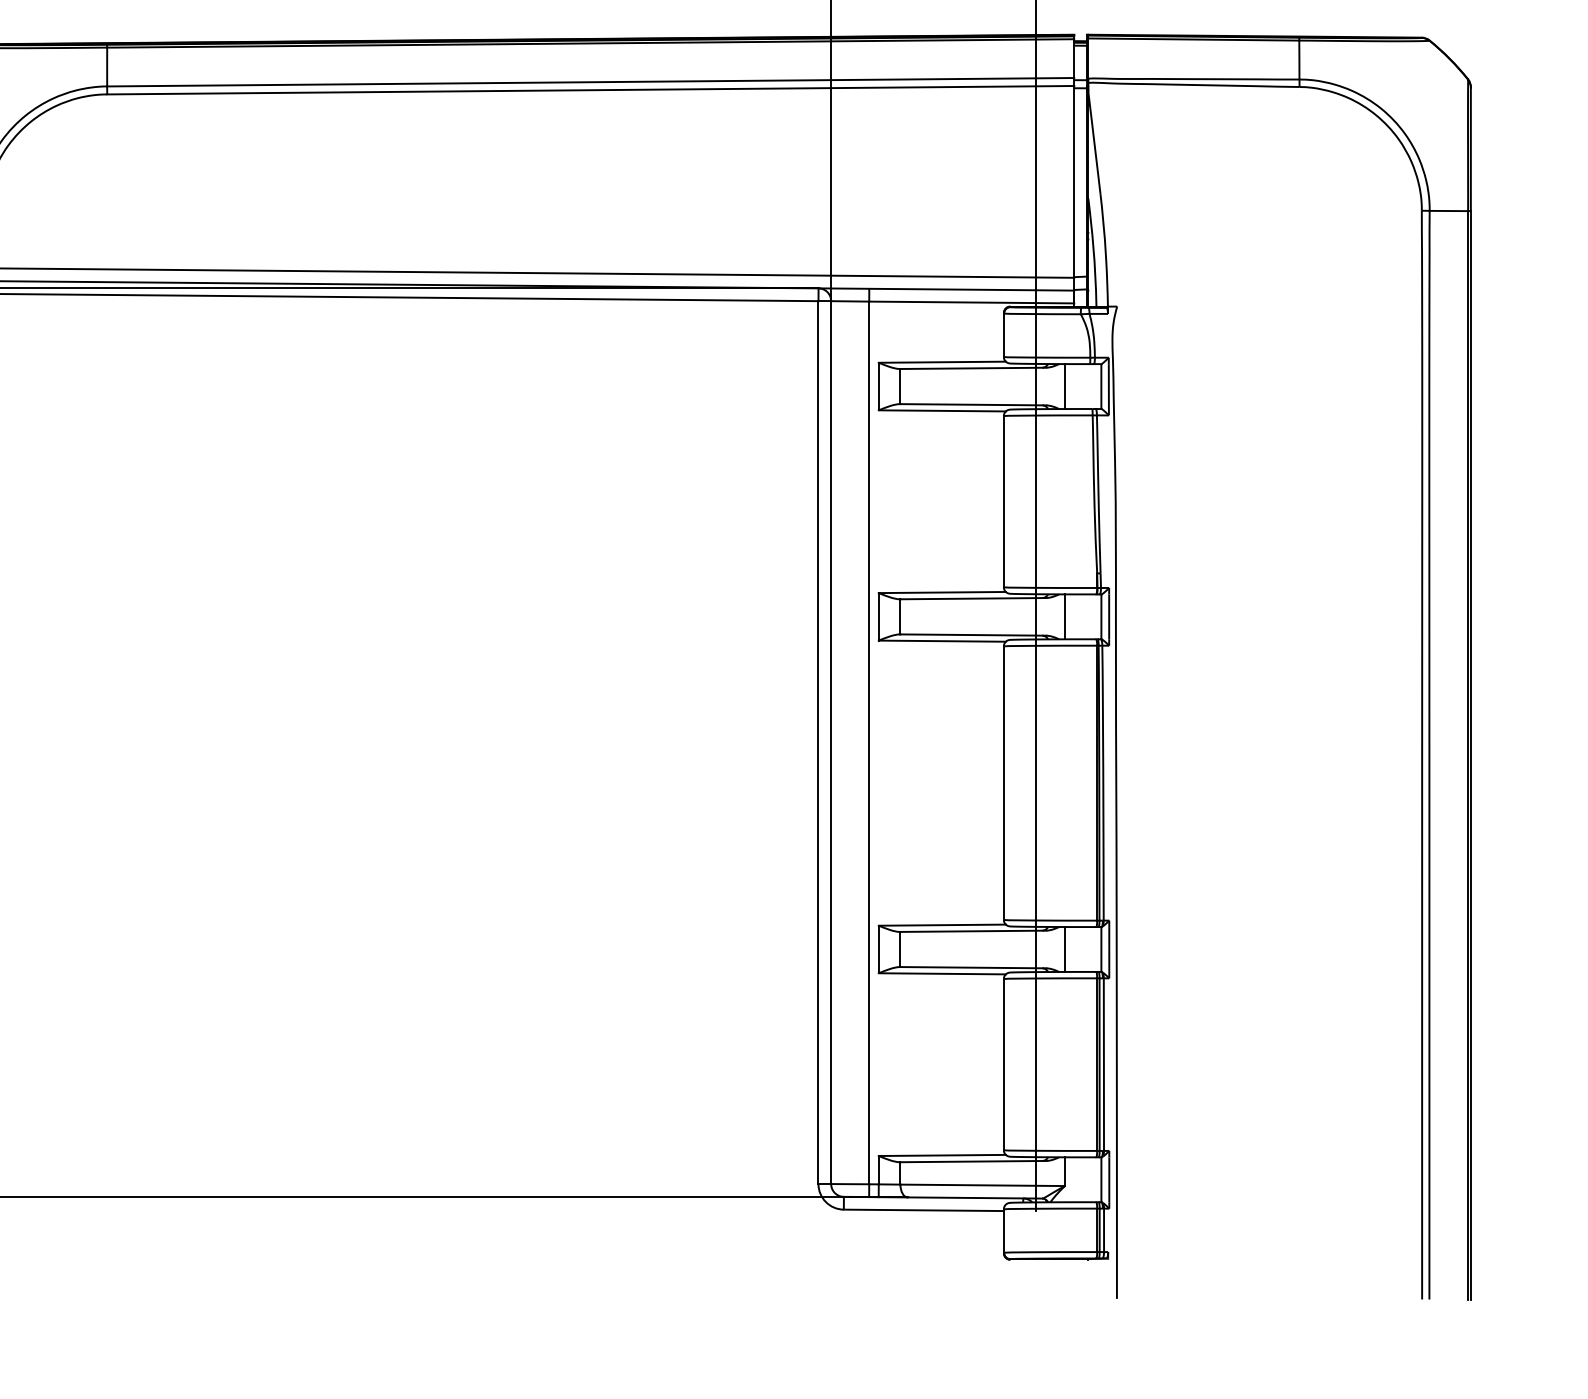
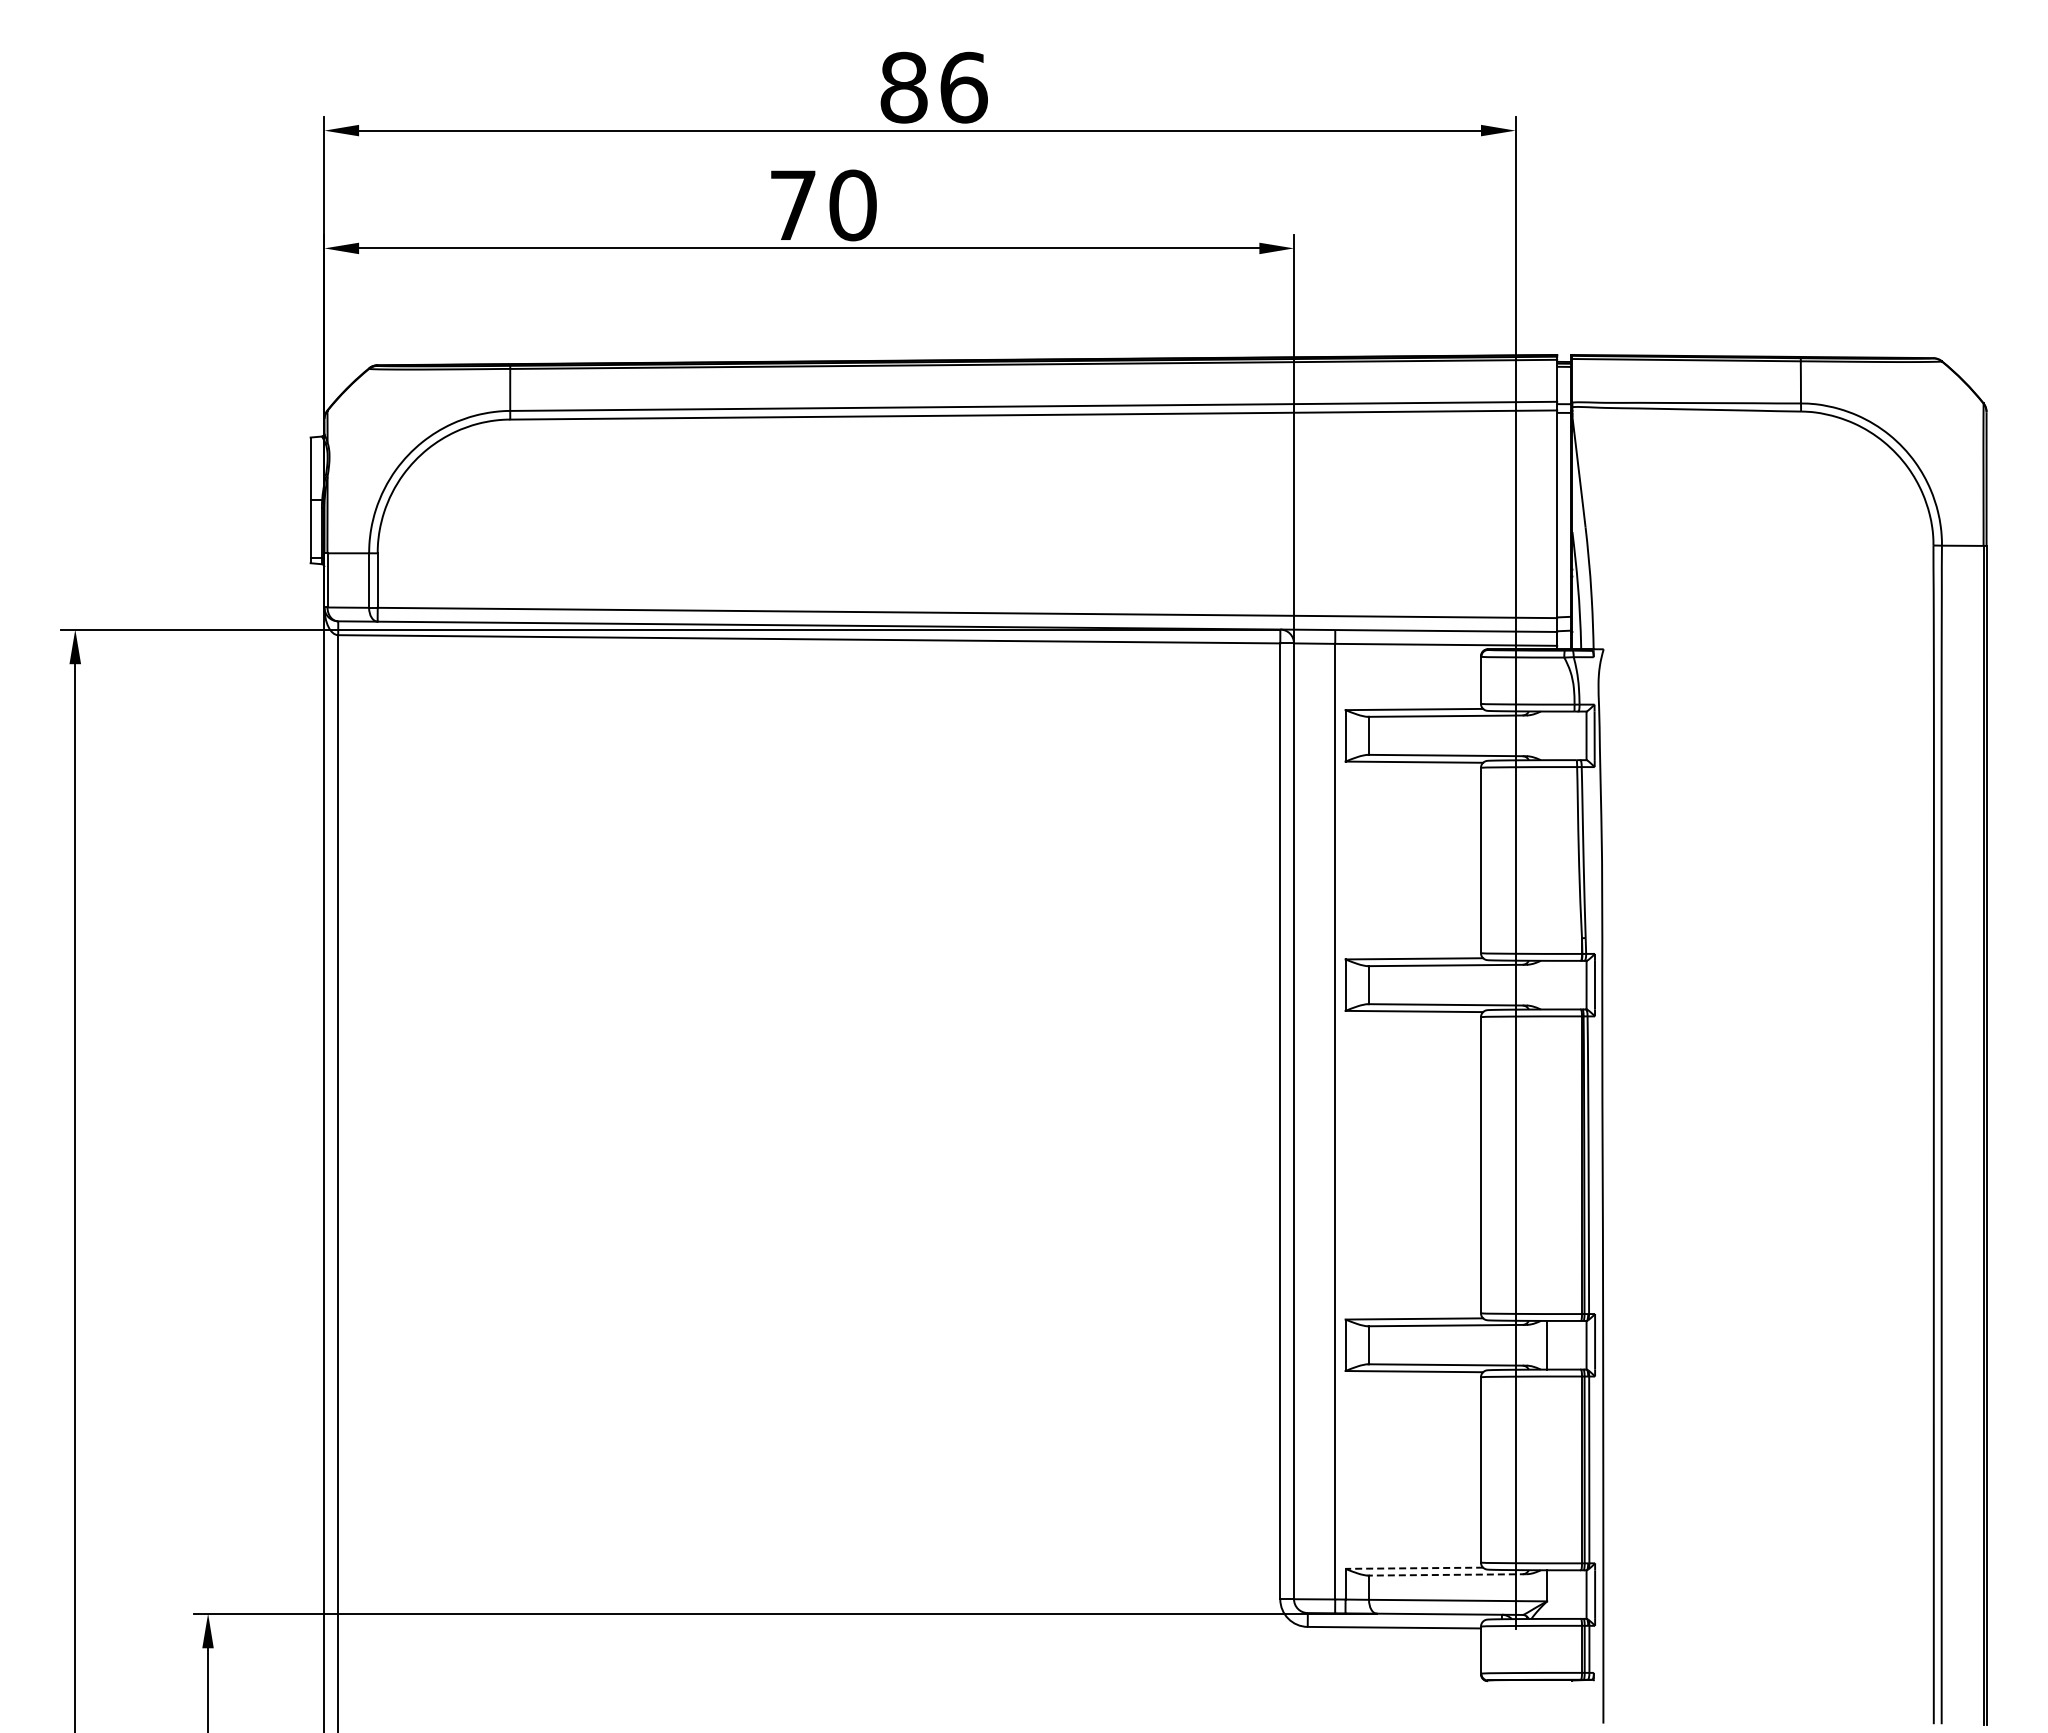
line: (1065, 386) -> (1547, 735), removed
line: (1065, 616) -> (1547, 984), removed
line: (942, 1155) -> (1414, 1568), solid -> dashed
line: (972, 1161) -> (1447, 1574), solid -> dashed

